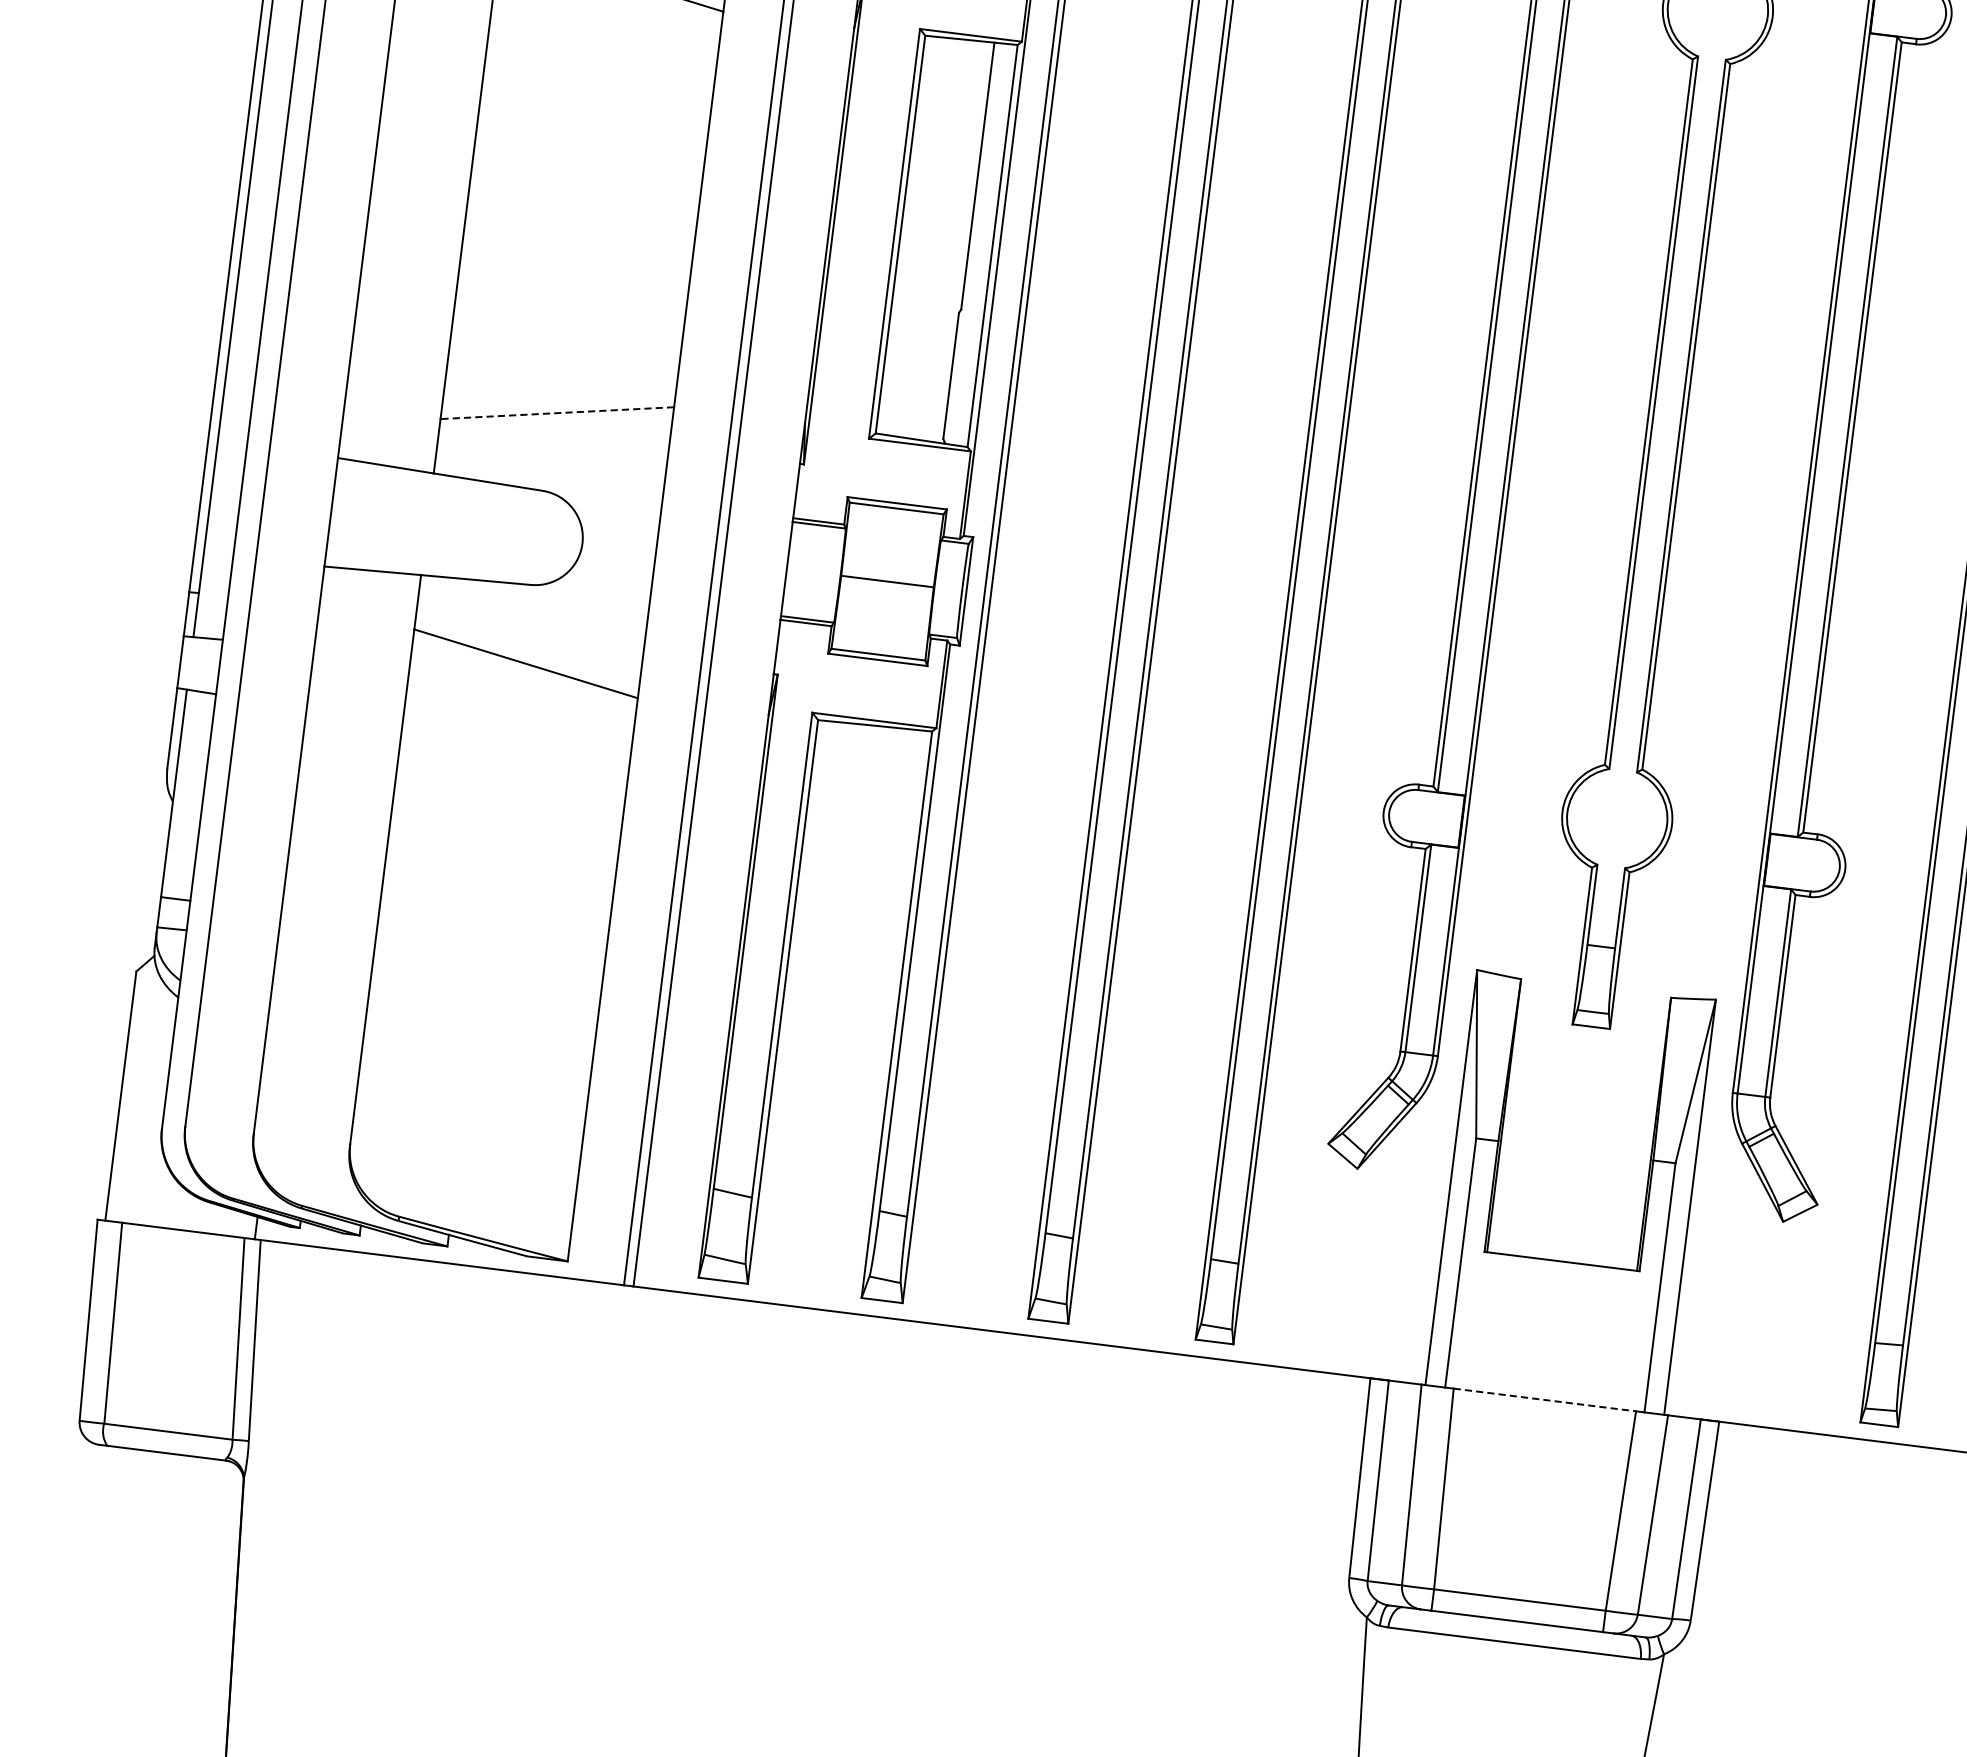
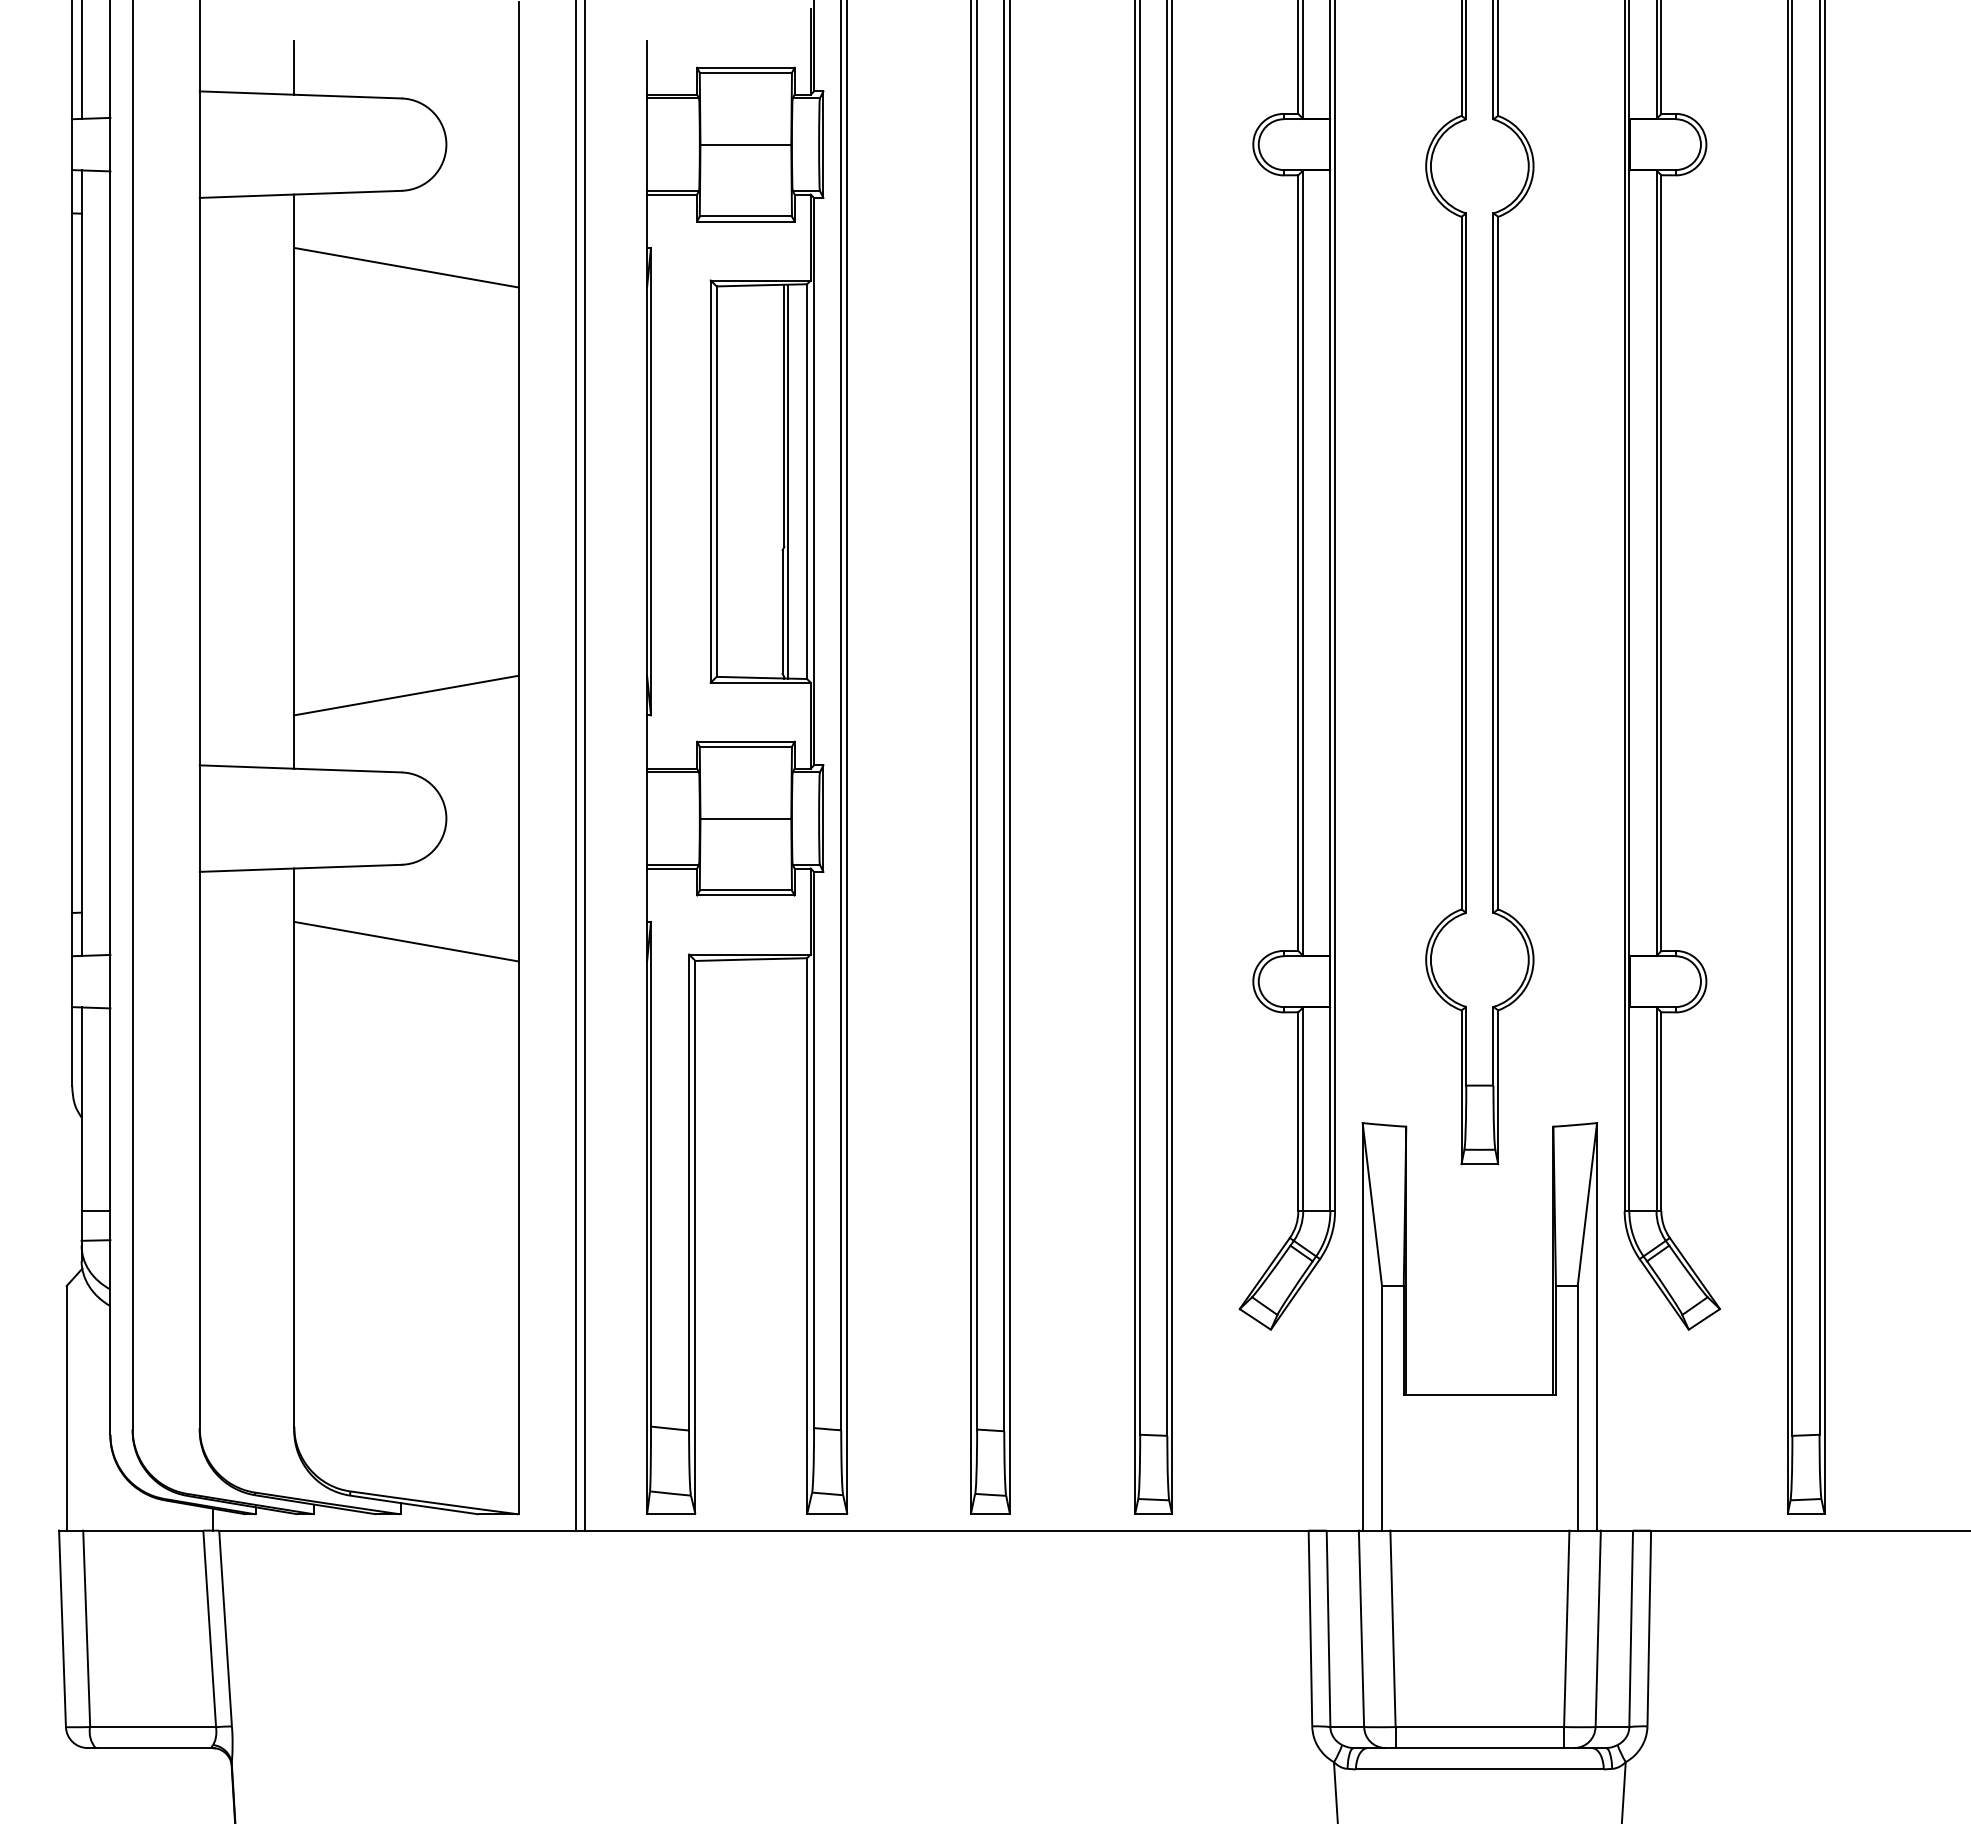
line: (972, 243) -> (787, 481), added
line: (557, 413) -> (406, 695), dashed -> solid
line: (1544, 1399) -> (1479, 1530), dashed -> solid

